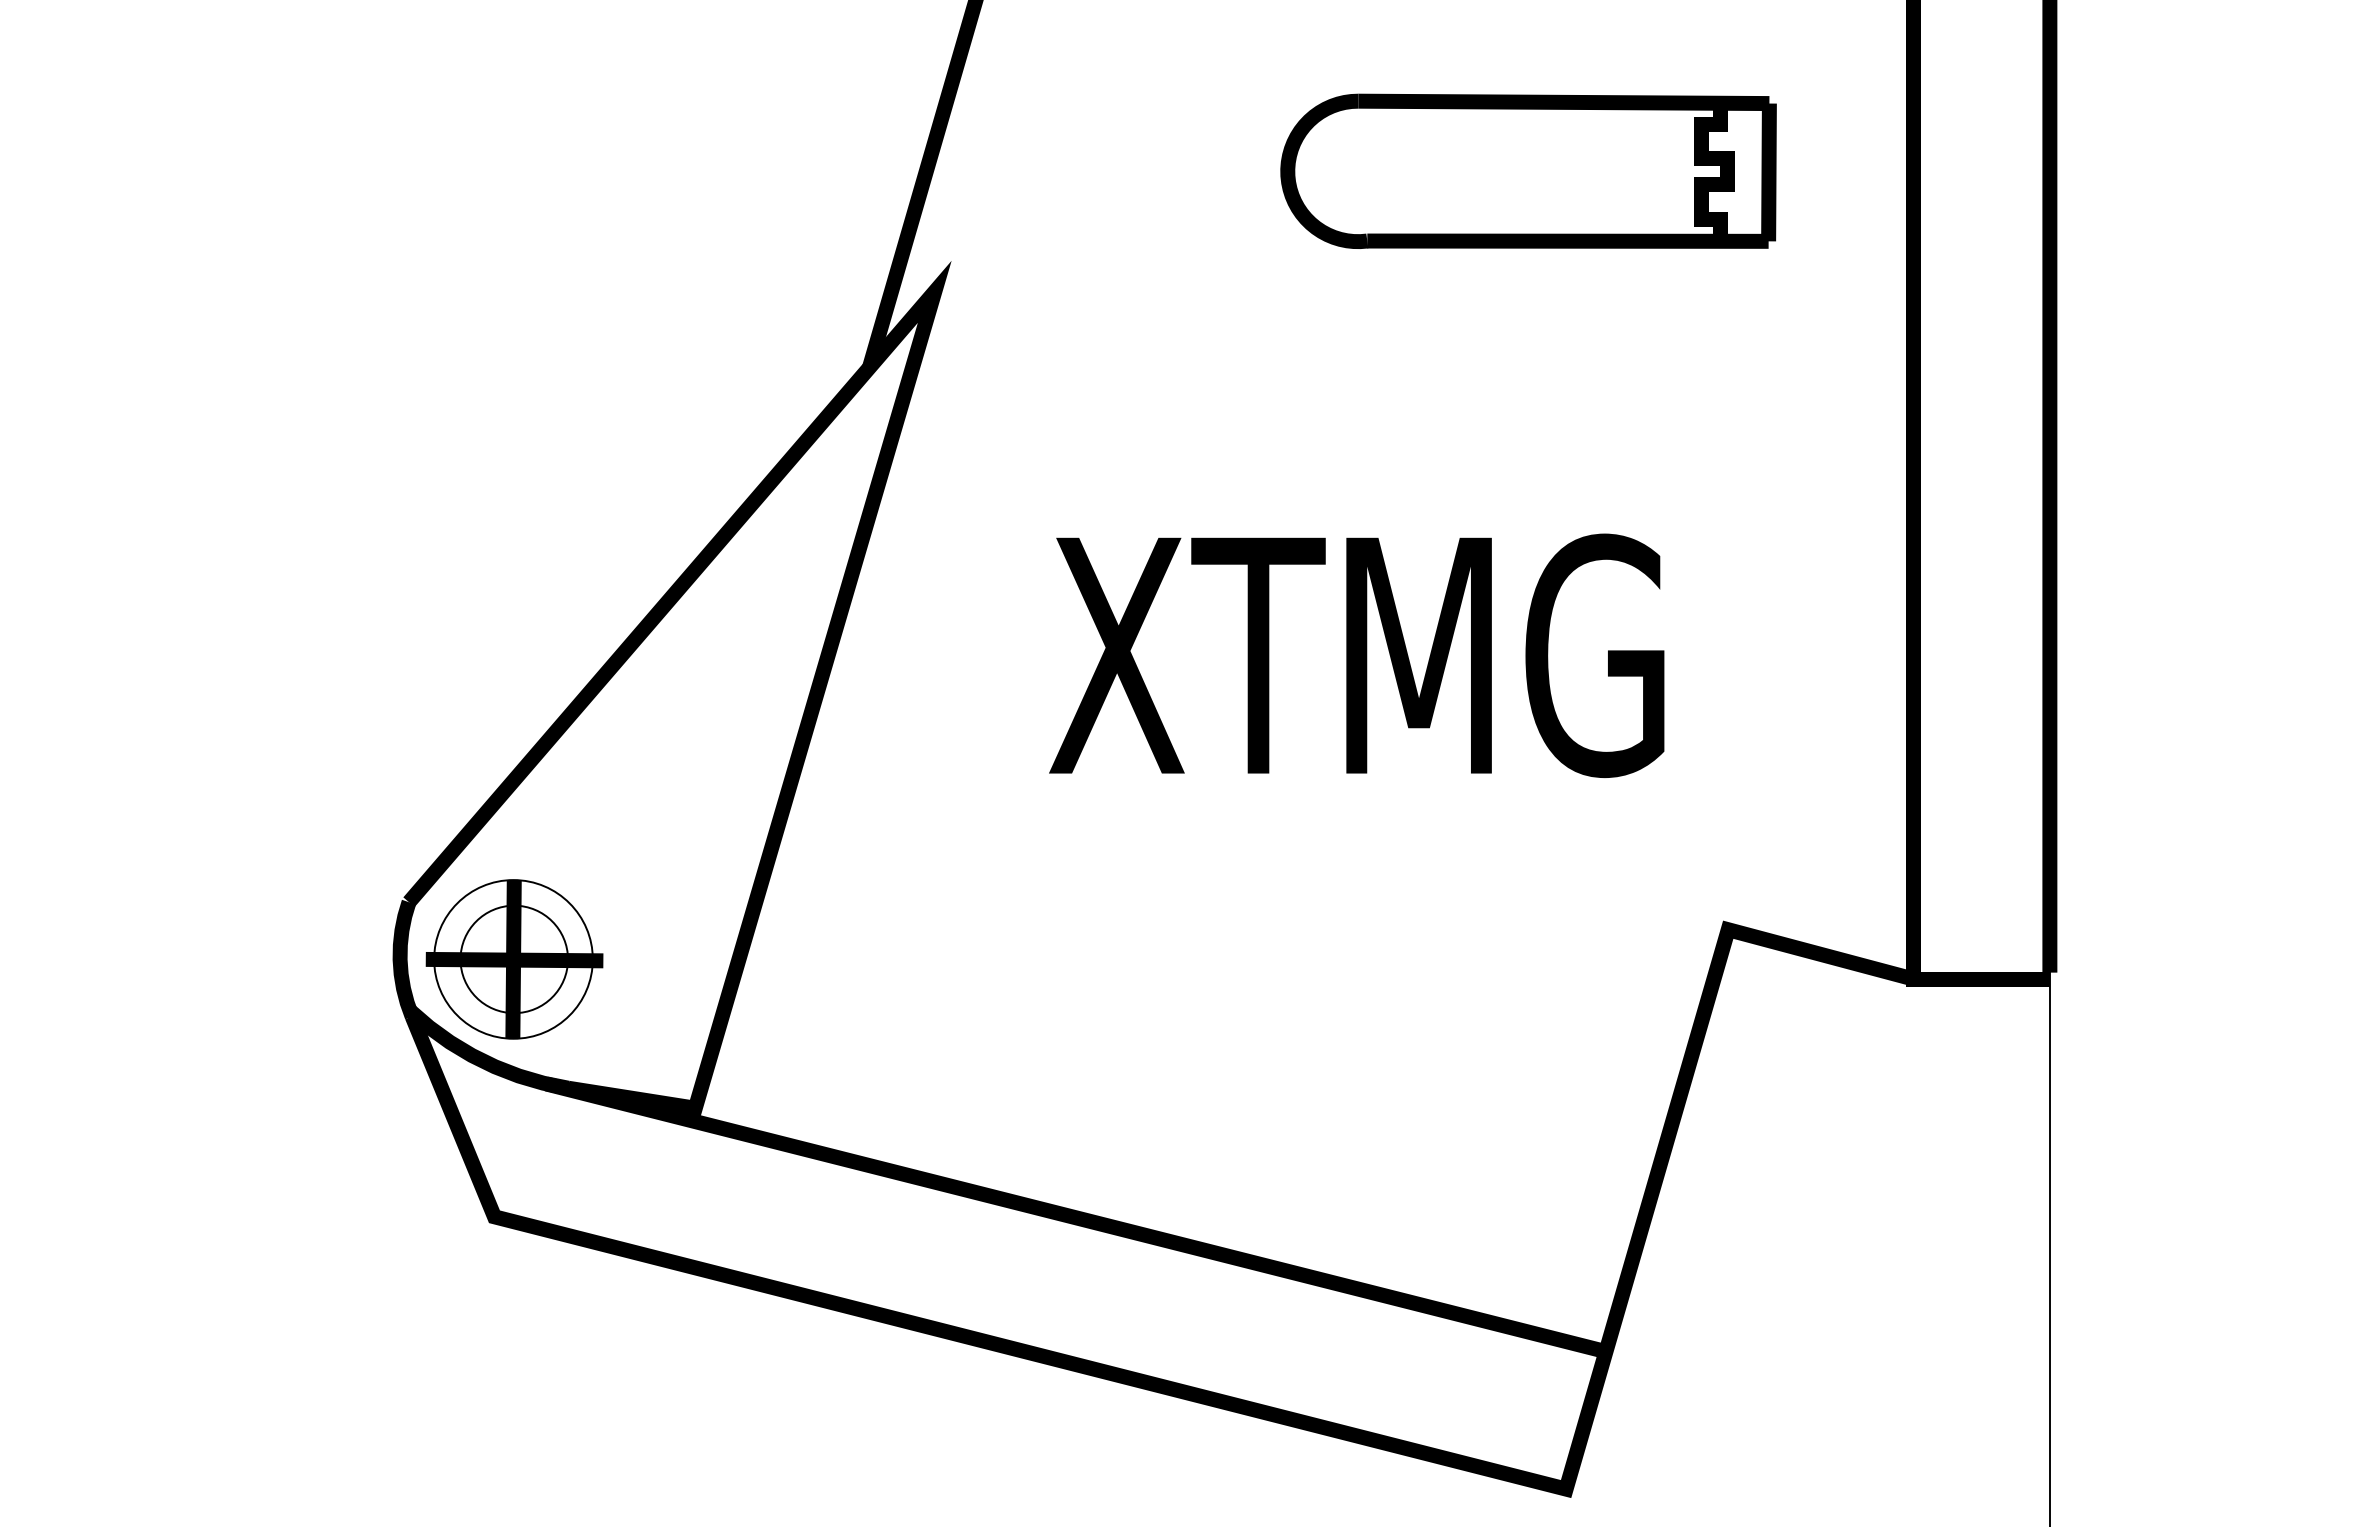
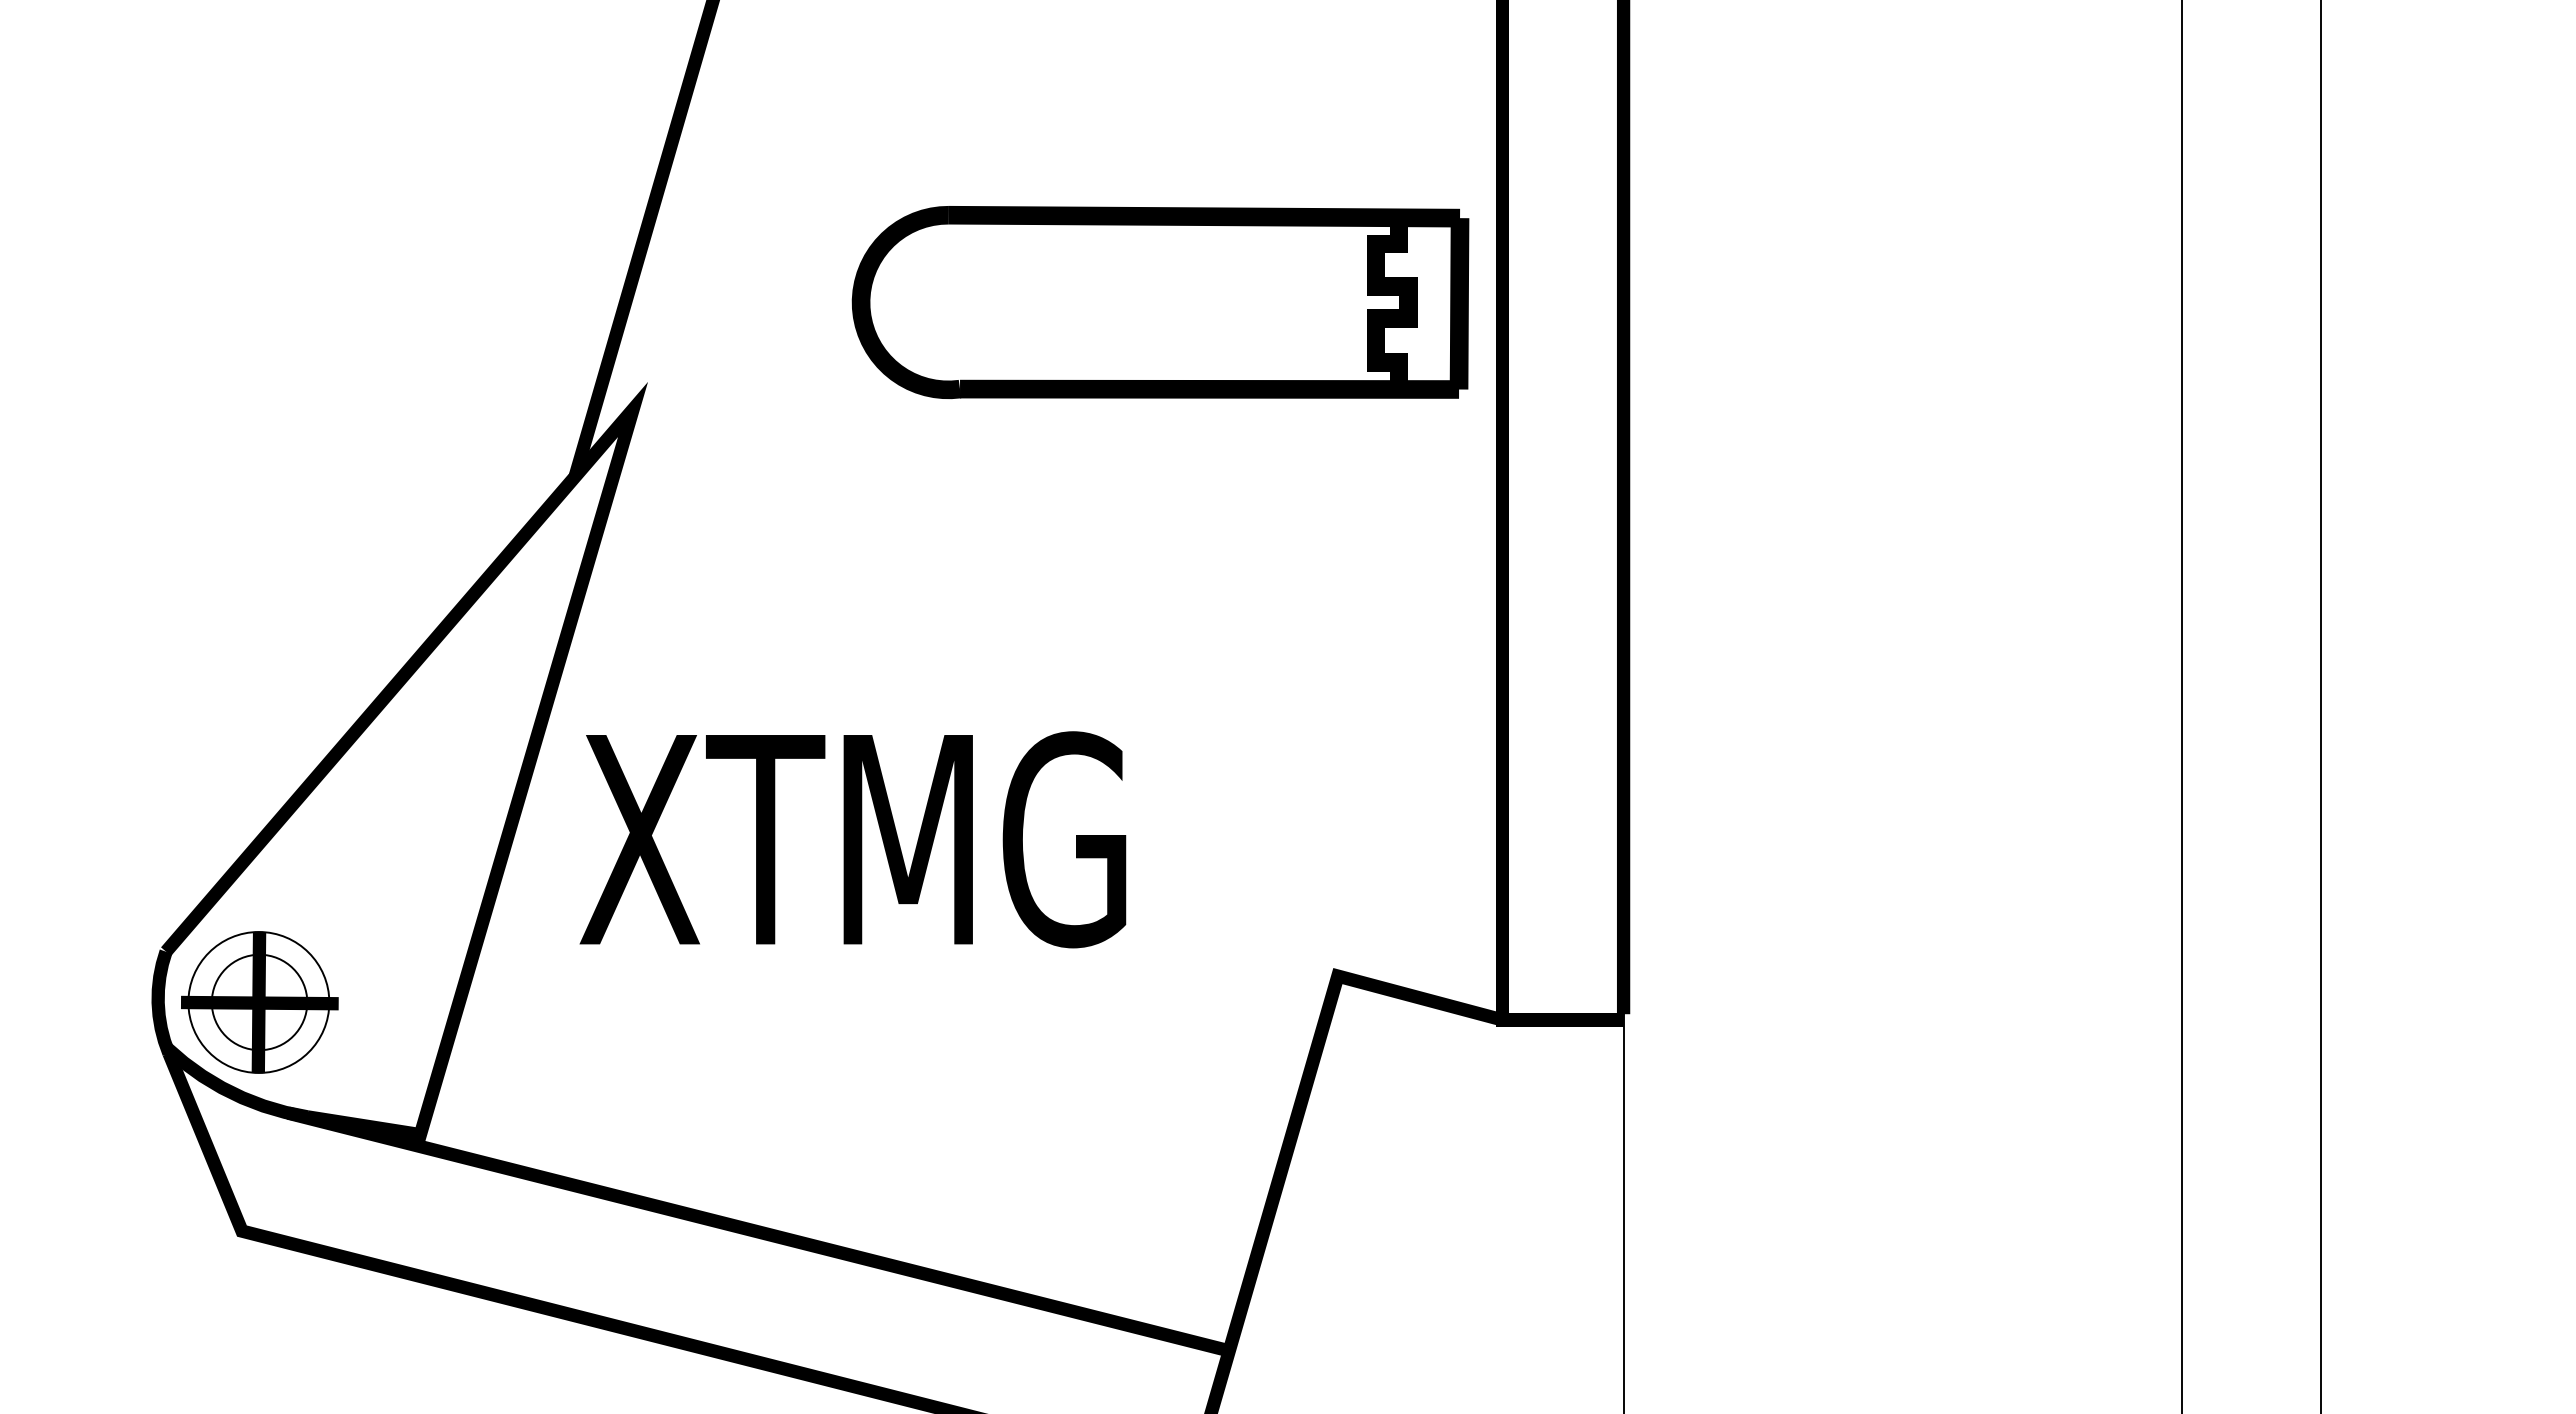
part: (1528, 171) -> (1160, 302), size x1.4
text: (1356, 655) -> (852, 839), moved

